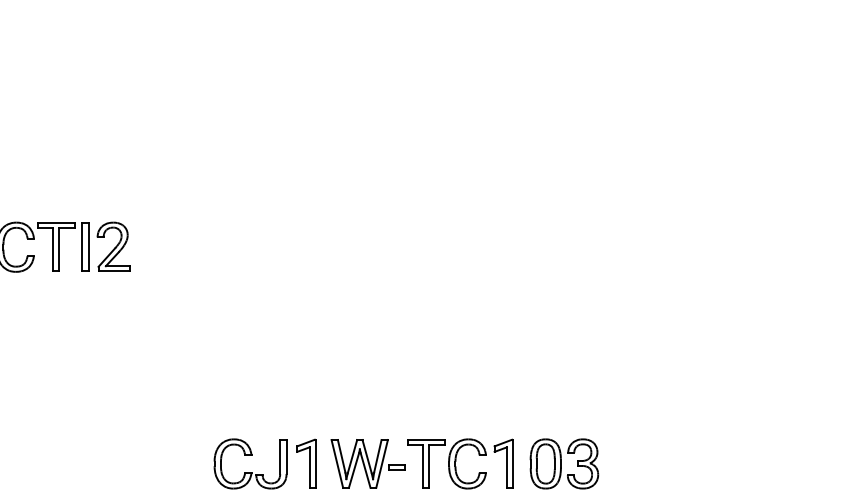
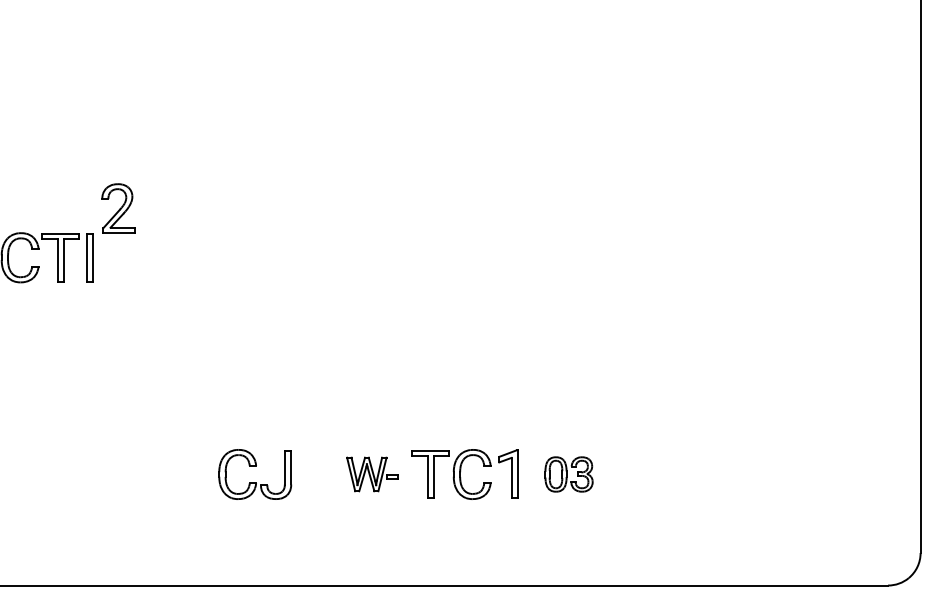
part: (113, 246) -> (118, 208), moved
part: (305, 462) -> (310, 473), removed
part: (367, 463) -> (372, 474), size x0.7
part: (563, 463) -> (568, 474), size x0.7

